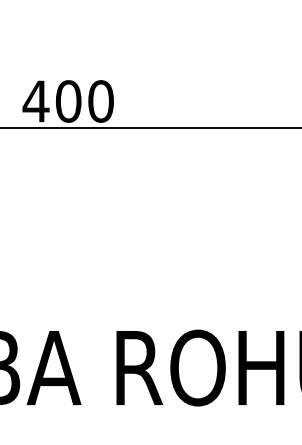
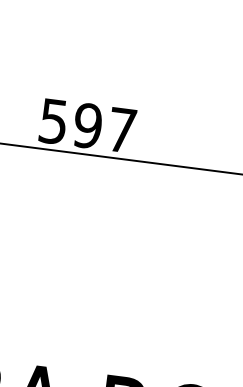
text: (67, 101) -> (86, 125), 400 -> 597

